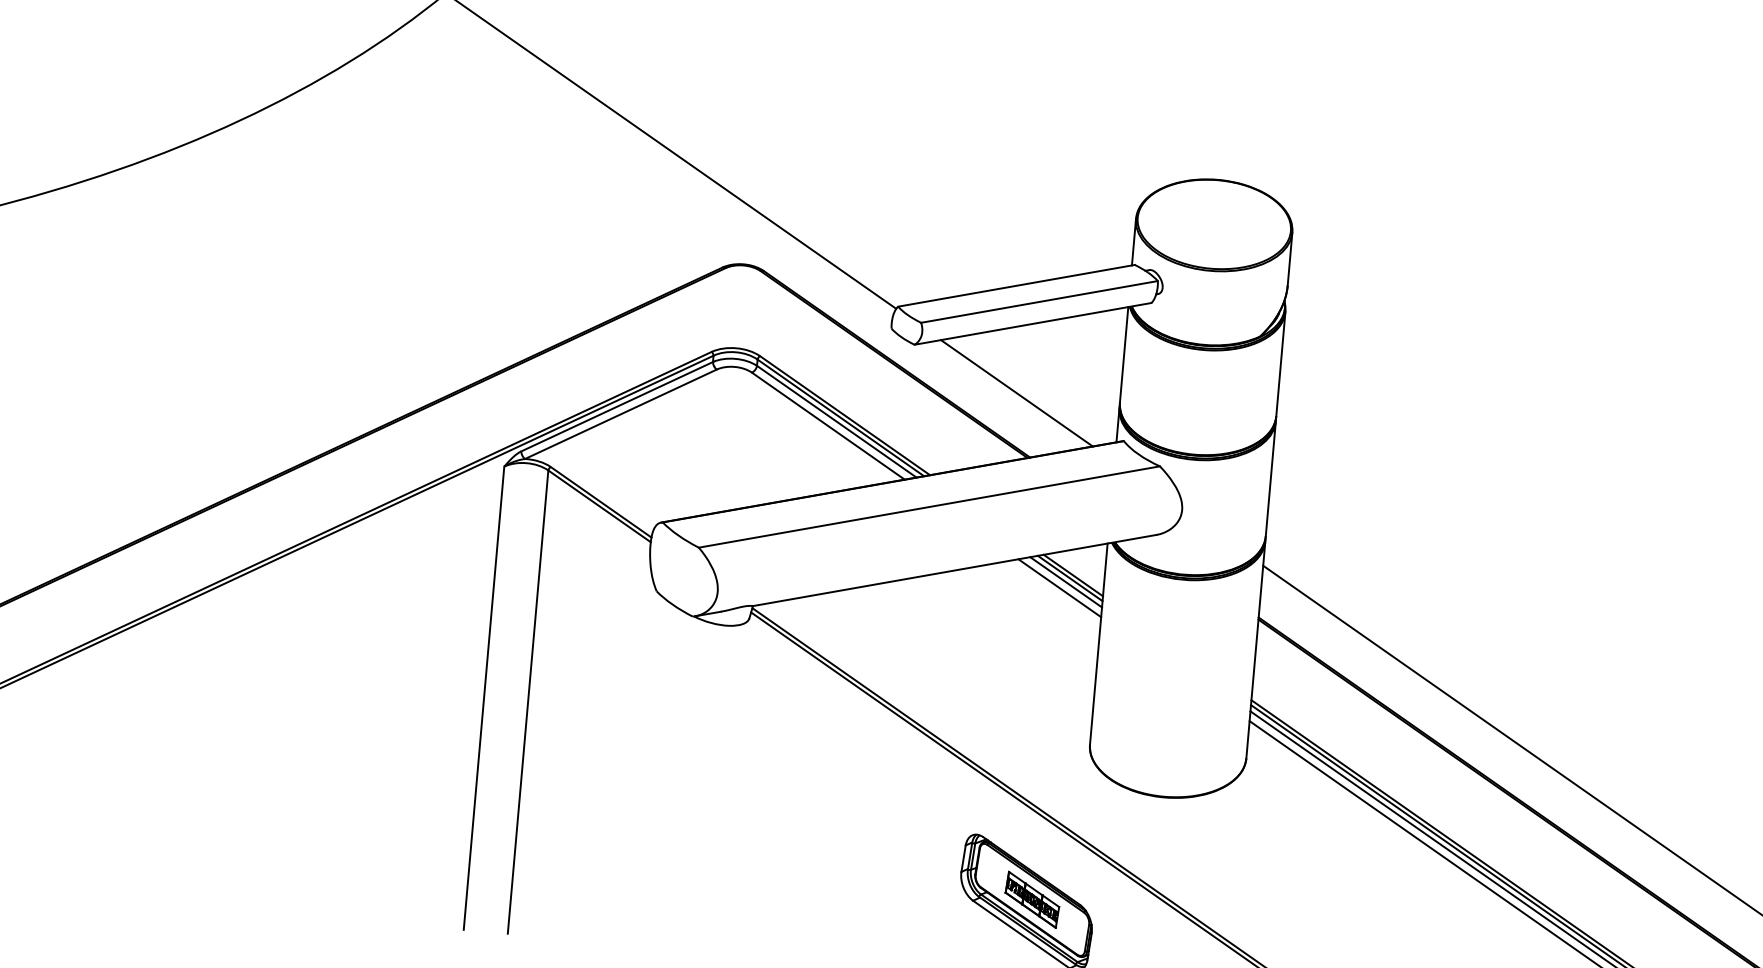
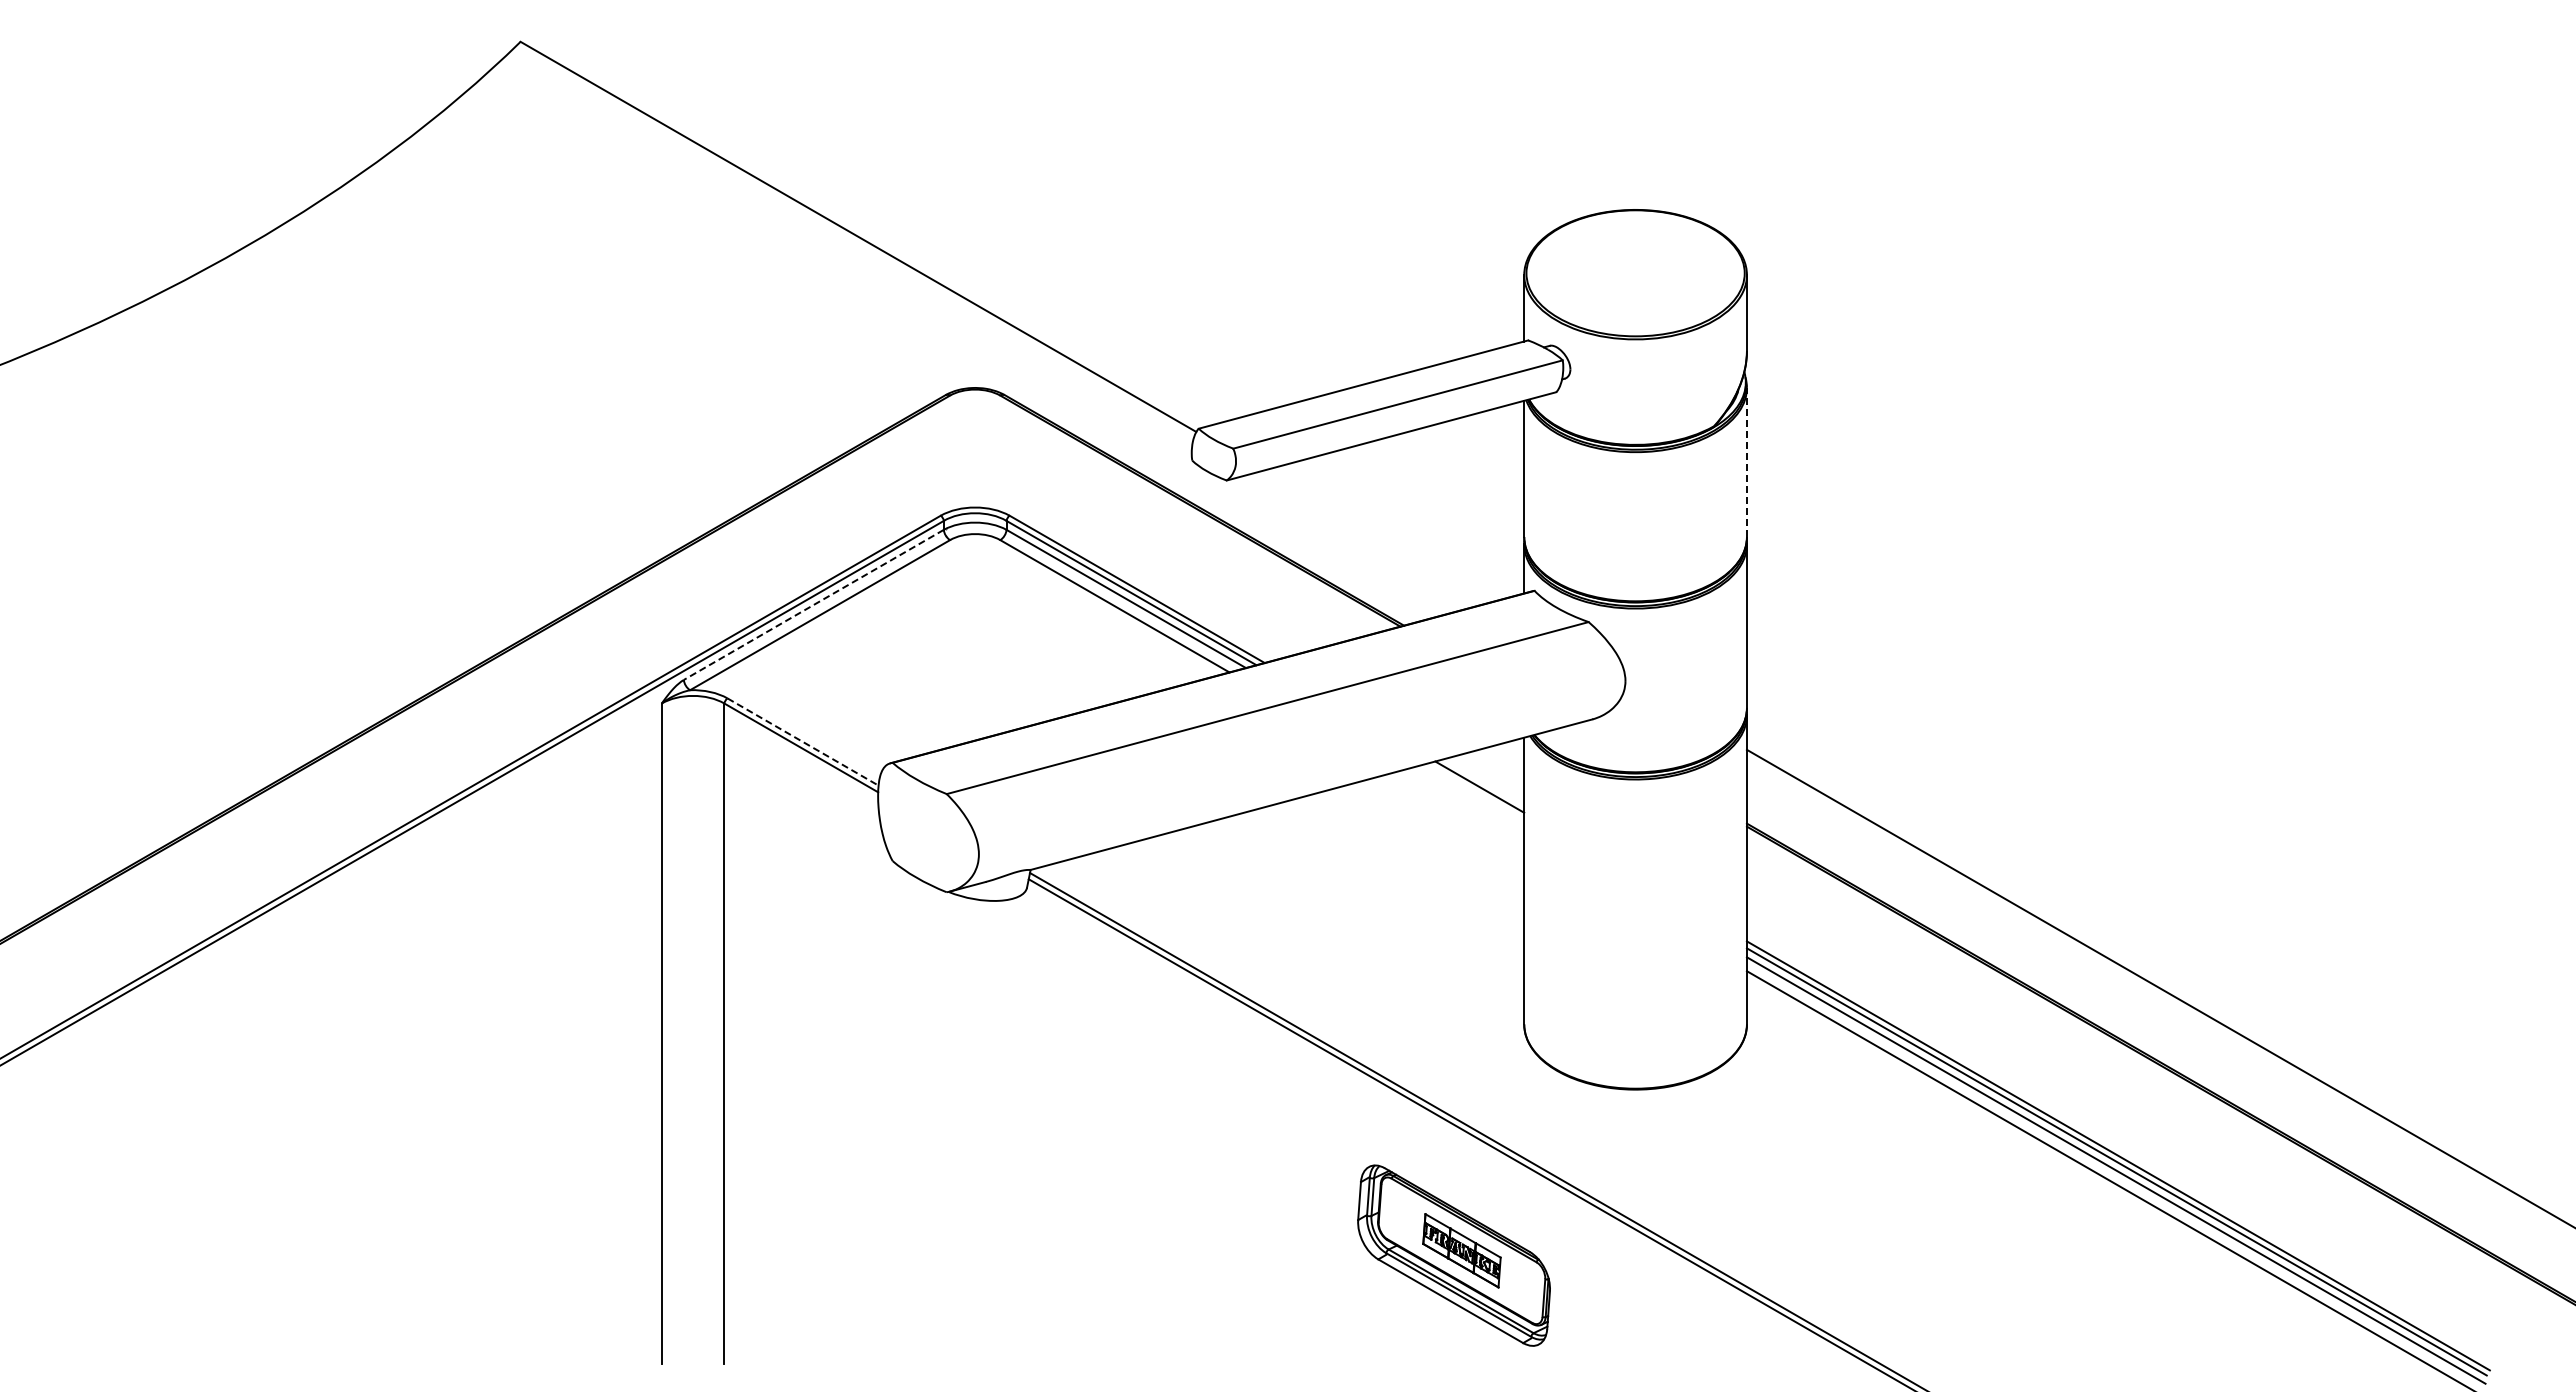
line: (1280, 364) -> (1746, 462), solid -> dashed
line: (1016, 393) -> (1377, 536), removed
line: (616, 407) -> (813, 605), solid -> dashed
line: (601, 502) -> (803, 742), solid -> dashed
line: (1070, 578) -> (1475, 791), removed
line: (1066, 582) -> (1470, 797), removed
line: (1060, 588) -> (1462, 806), removed

